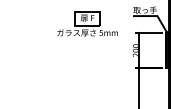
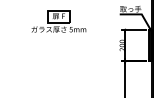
part: (87, 23) -> (58, 21), moved

